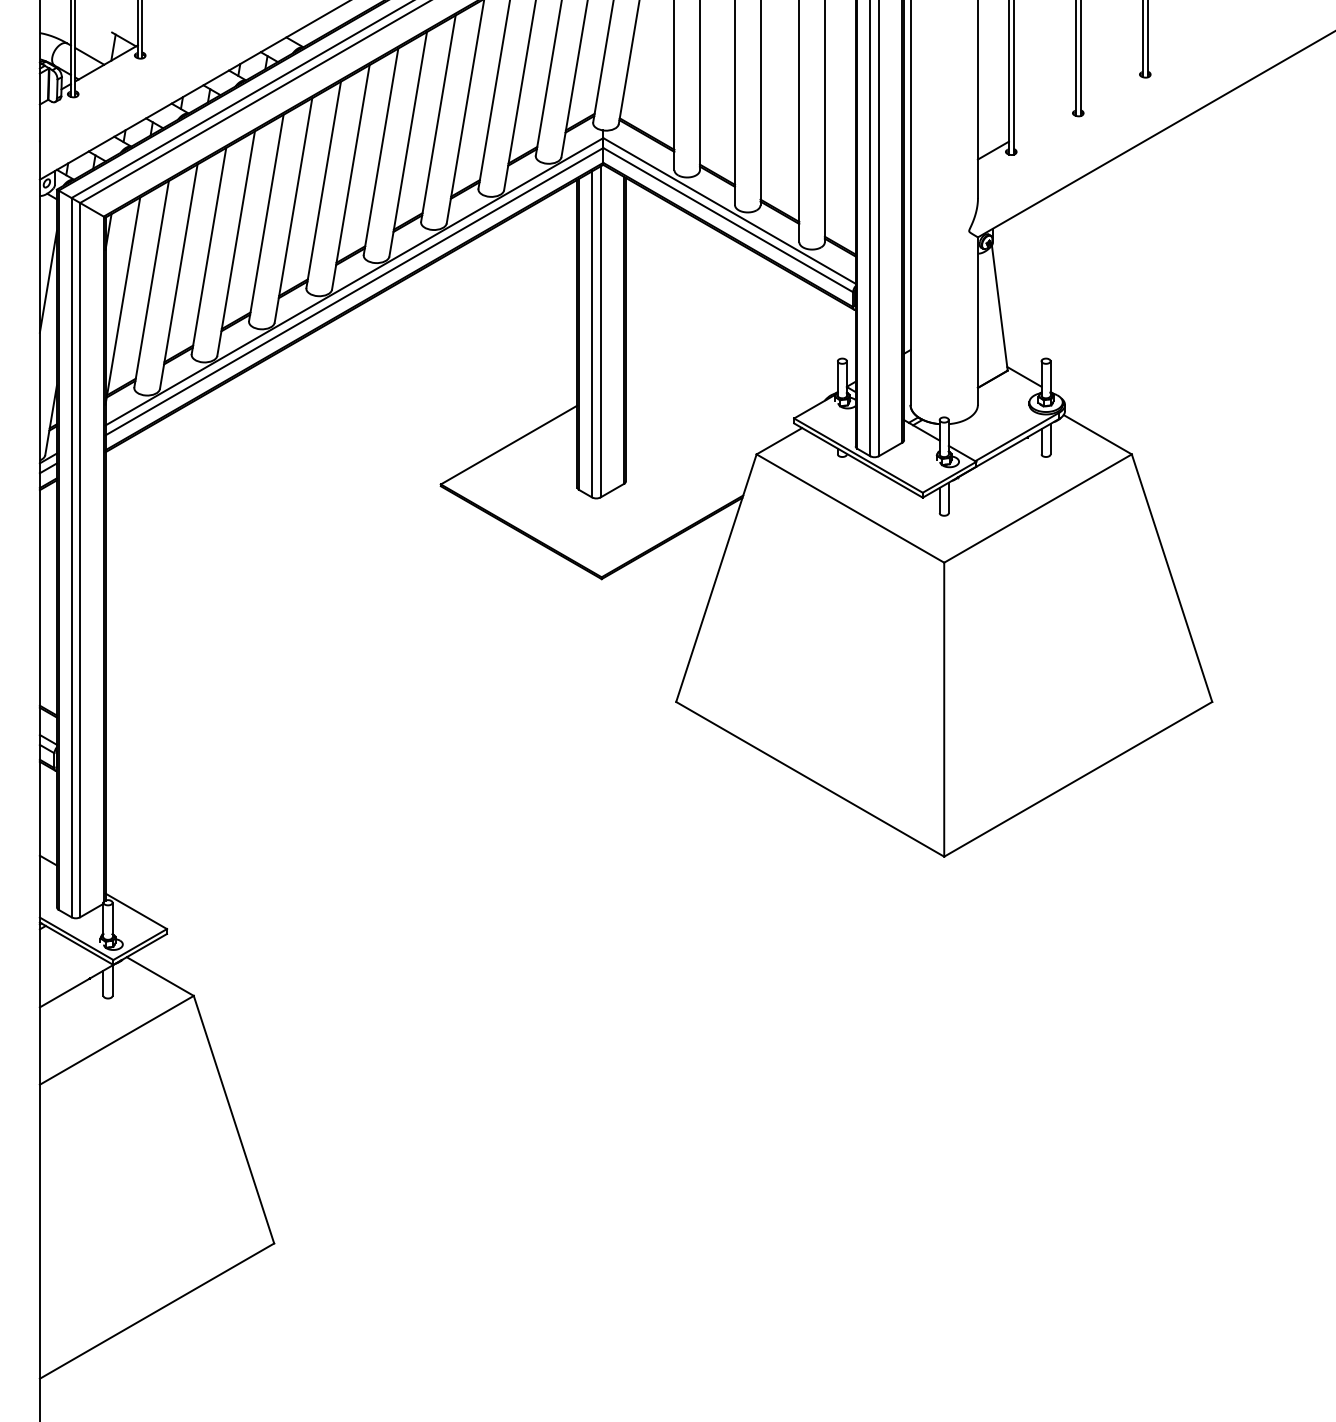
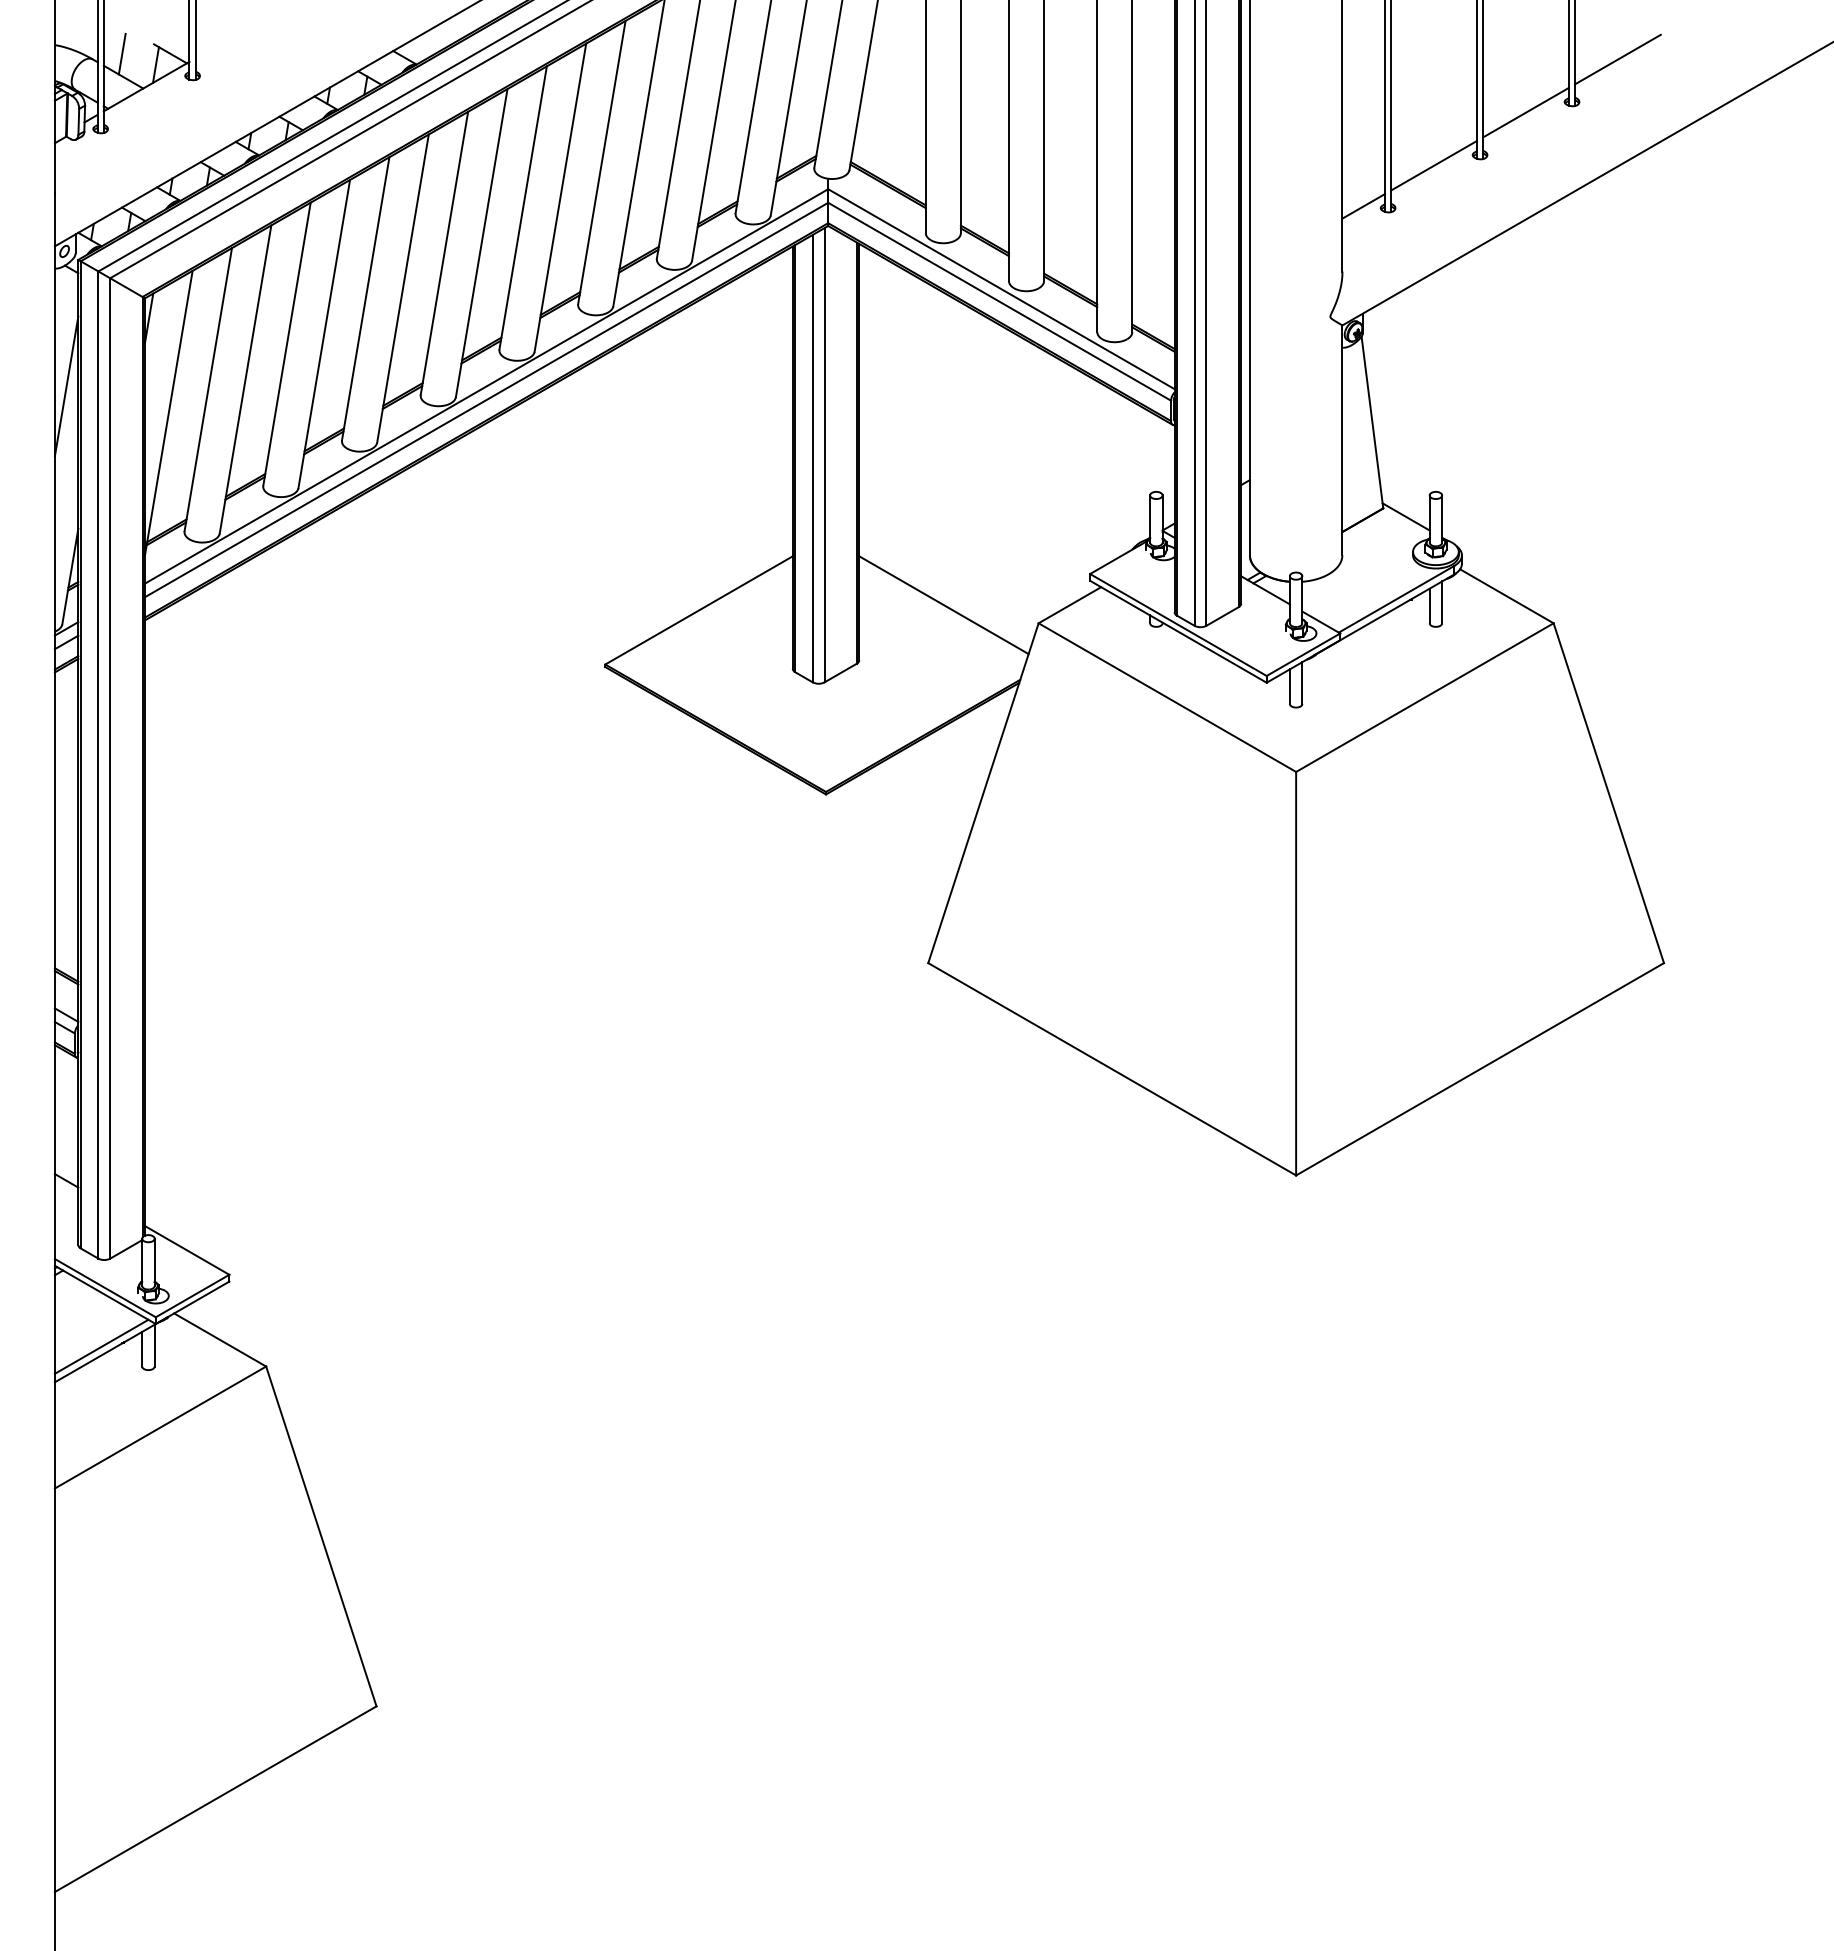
line: (88, 39) -> (121, 53), added
line: (1178, 43) -> (1617, 59), added
line: (1111, 82) -> (1525, 112), added
line: (1044, 120) -> (1433, 165), added
line: (687, 441) -> (943, 605), added
line: (73, 981) -> (101, 1346), added

